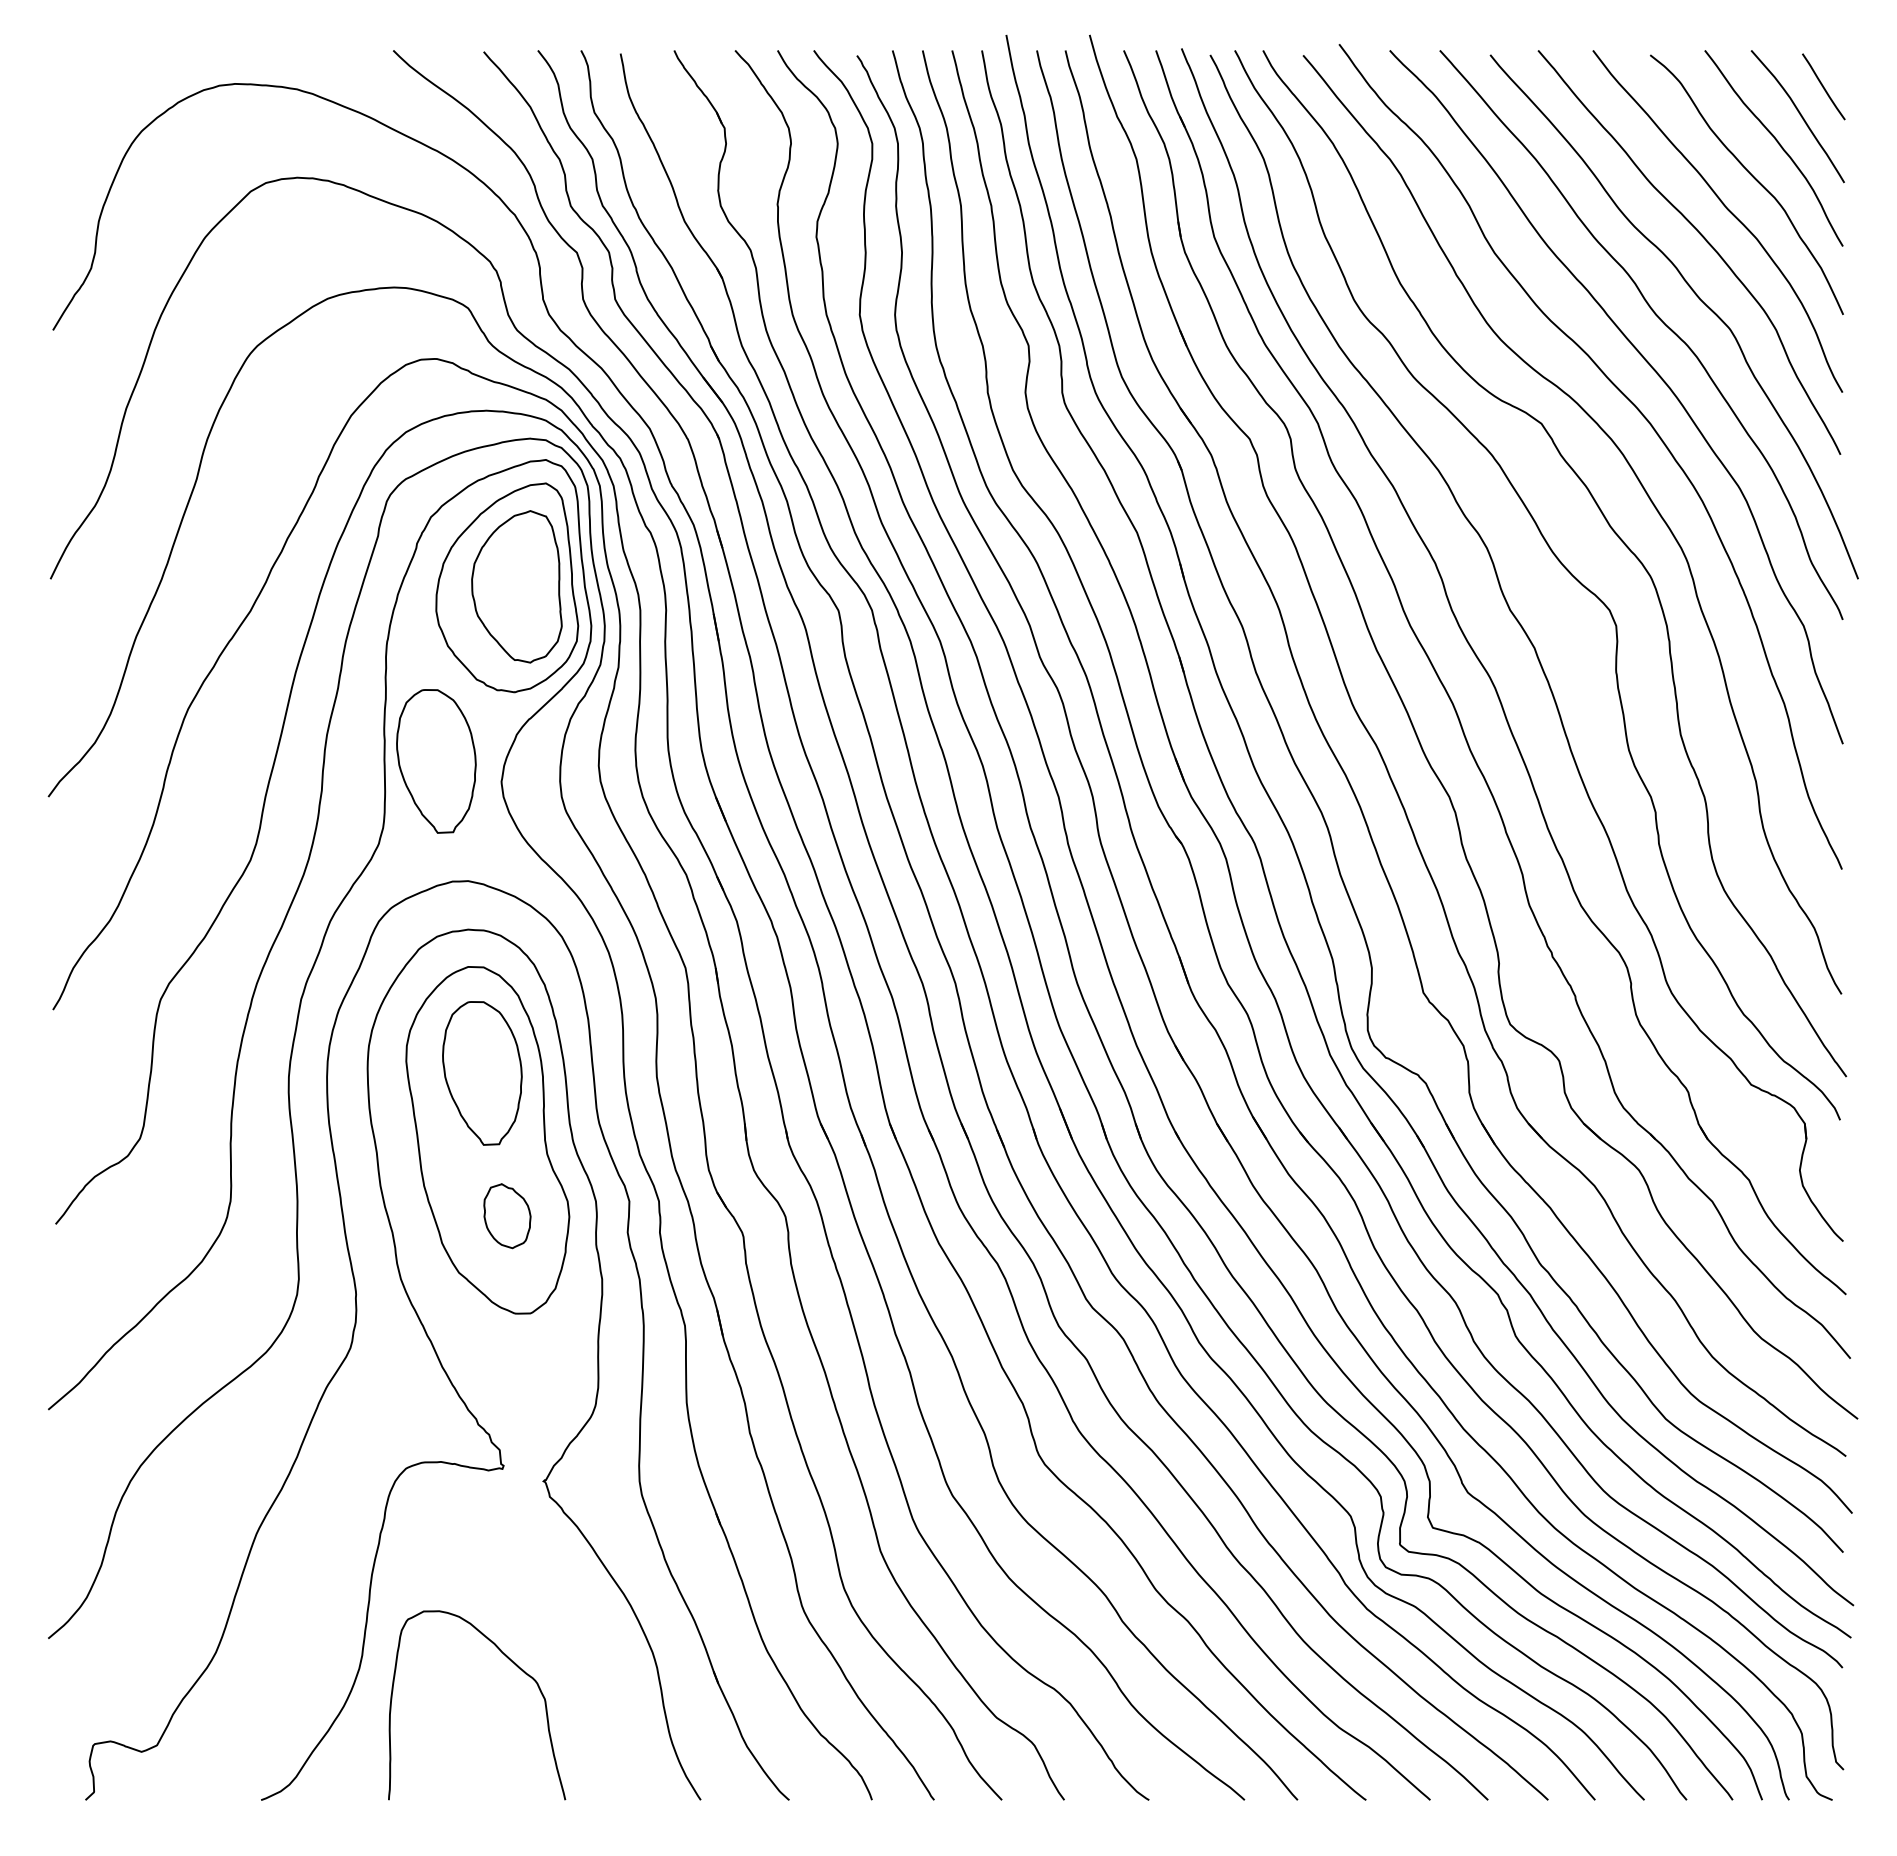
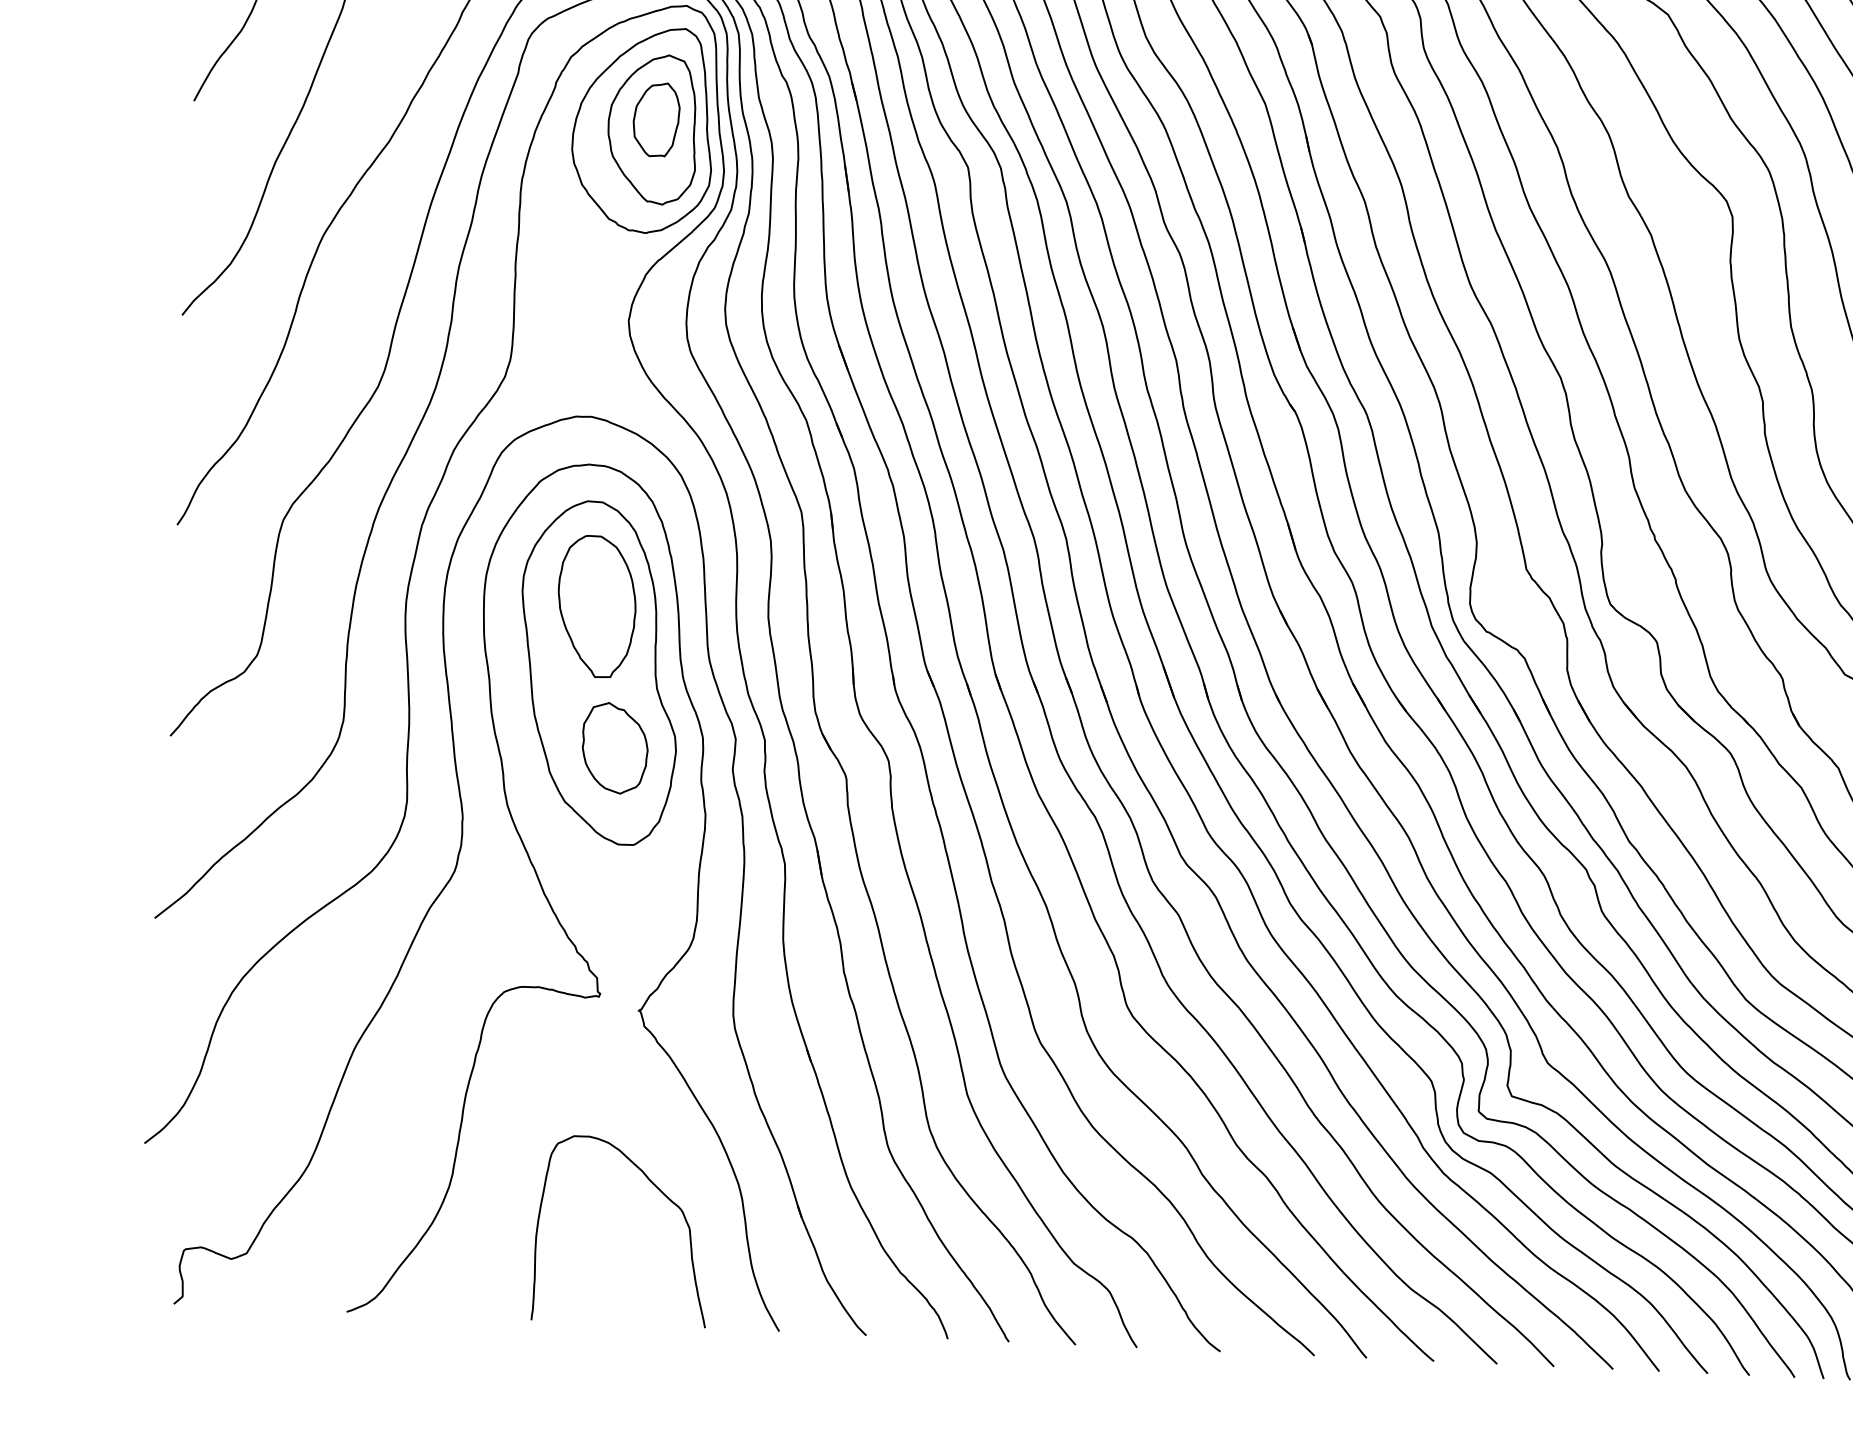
part: (520, 576) -> (656, 119), added
part: (436, 761) -> (565, 297), removed
part: (507, 1215) -> (615, 747), size x1.43
curve: (516, 1666) -> (662, 1194), moved

